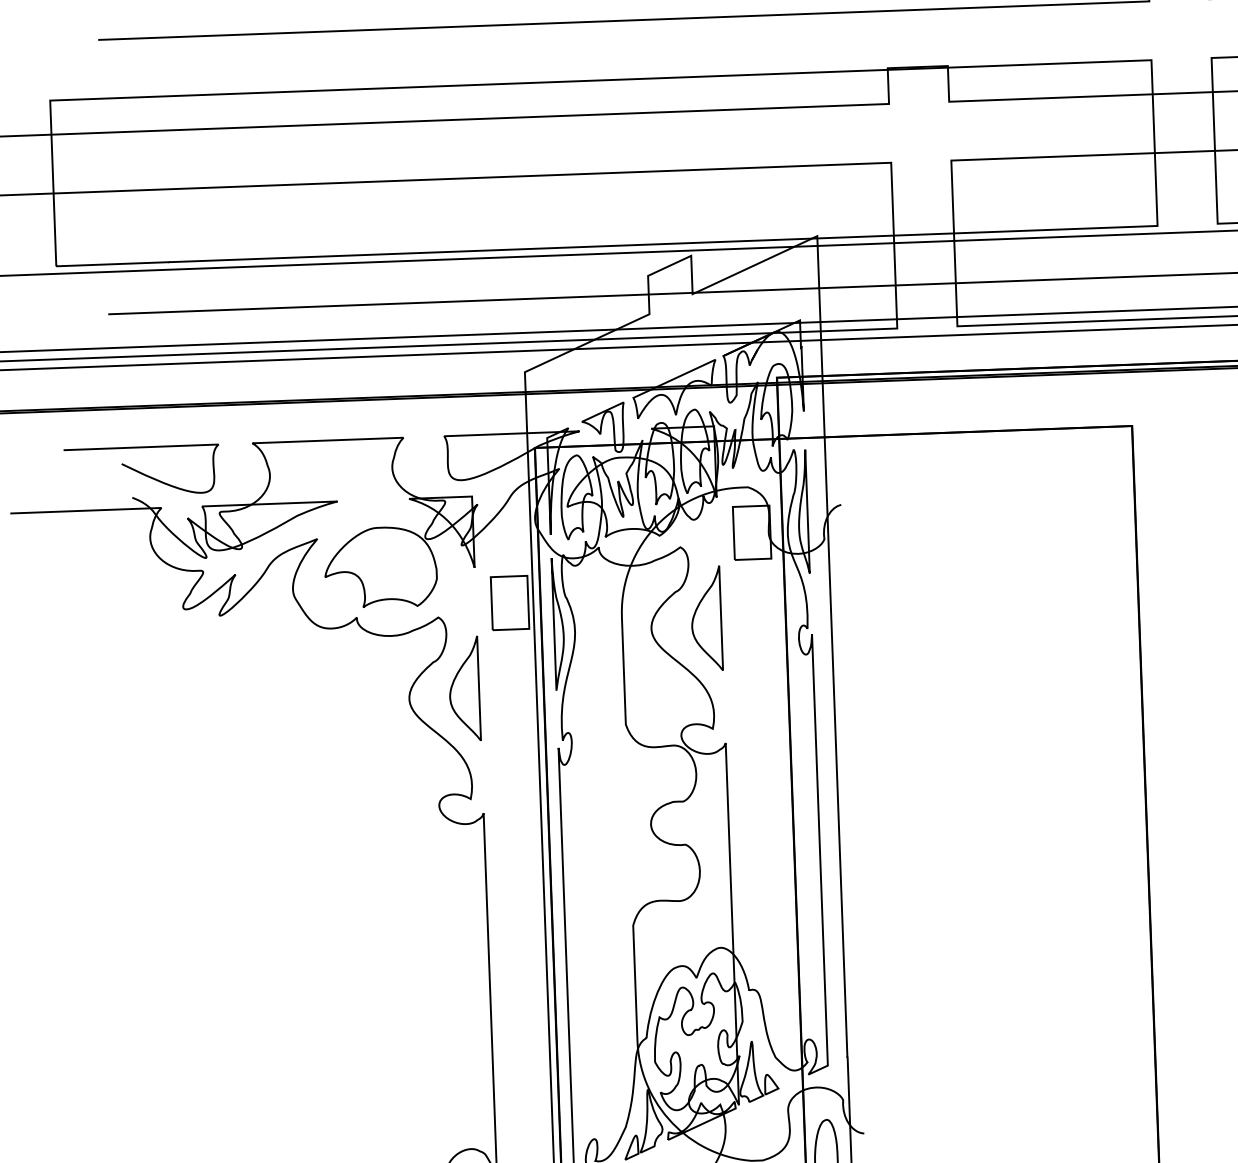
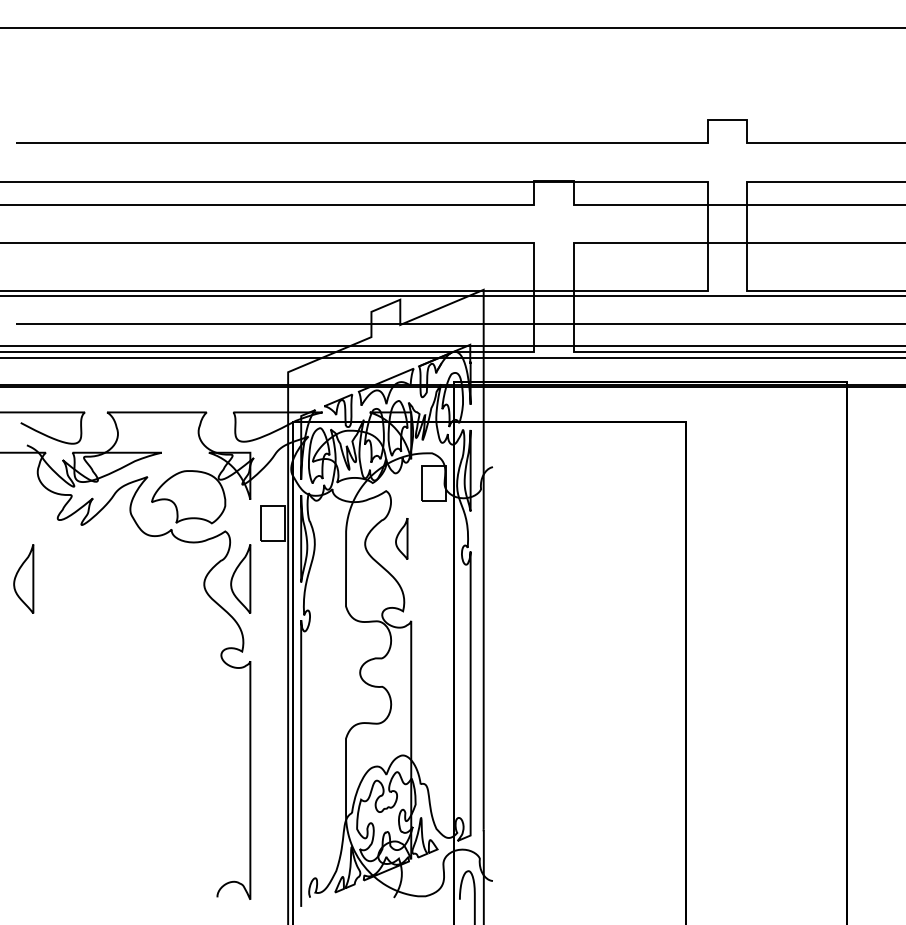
part: (706, 618) -> (401, 538), size x0.6
part: (134, 700) -> (23, 578), added

